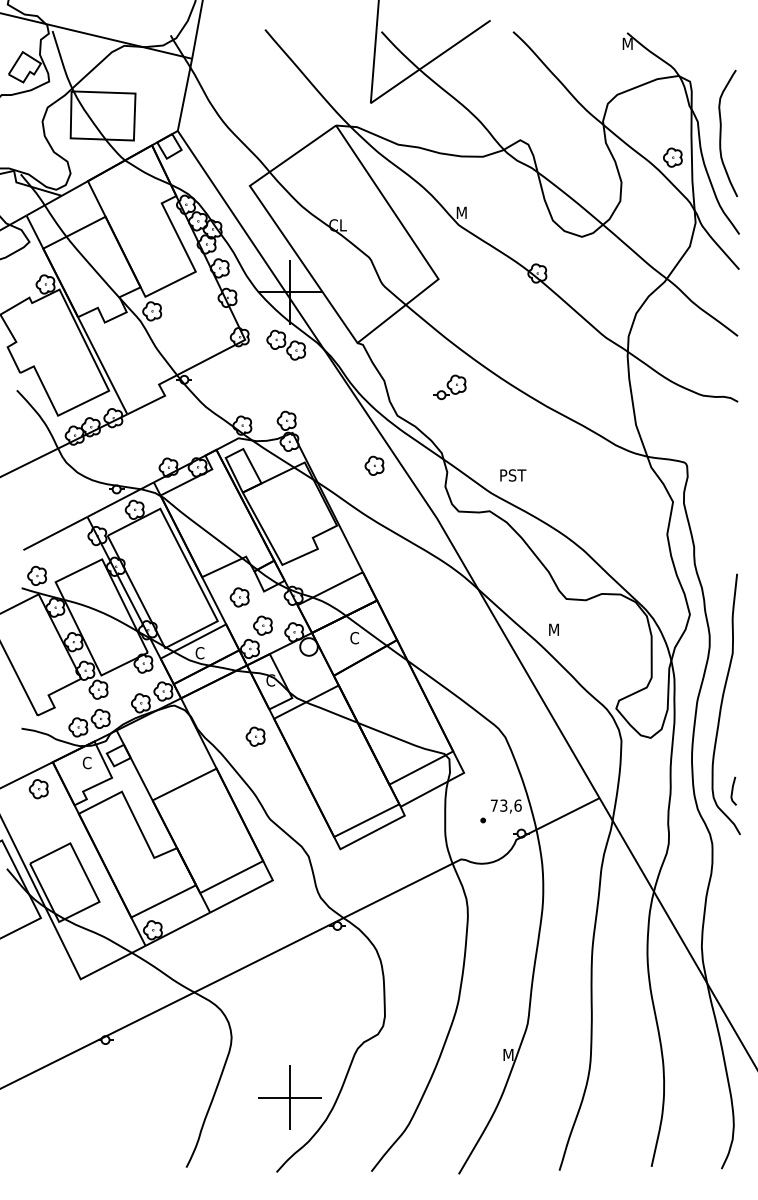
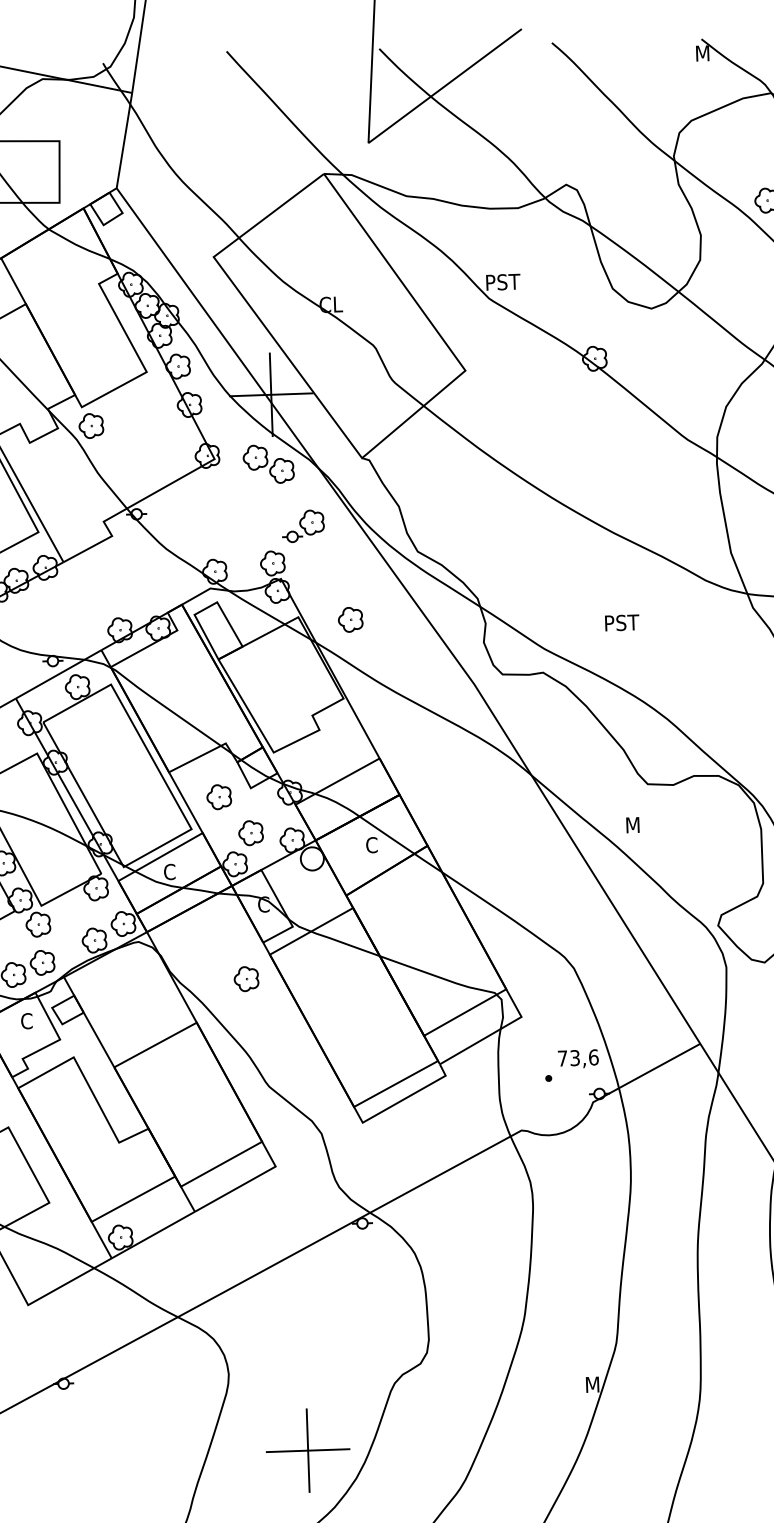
text: (470, 212) -> (504, 281), M -> PST
part: (449, 387) -> (302, 526), moved
part: (374, 465) -> (350, 619), moved
text: (513, 475) -> (622, 622), moved

